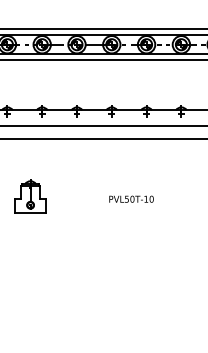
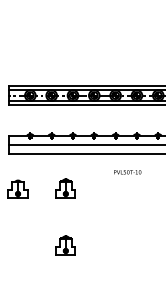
text: (131, 199) -> (127, 172), moved
part: (29, 289) -> (65, 245), added

